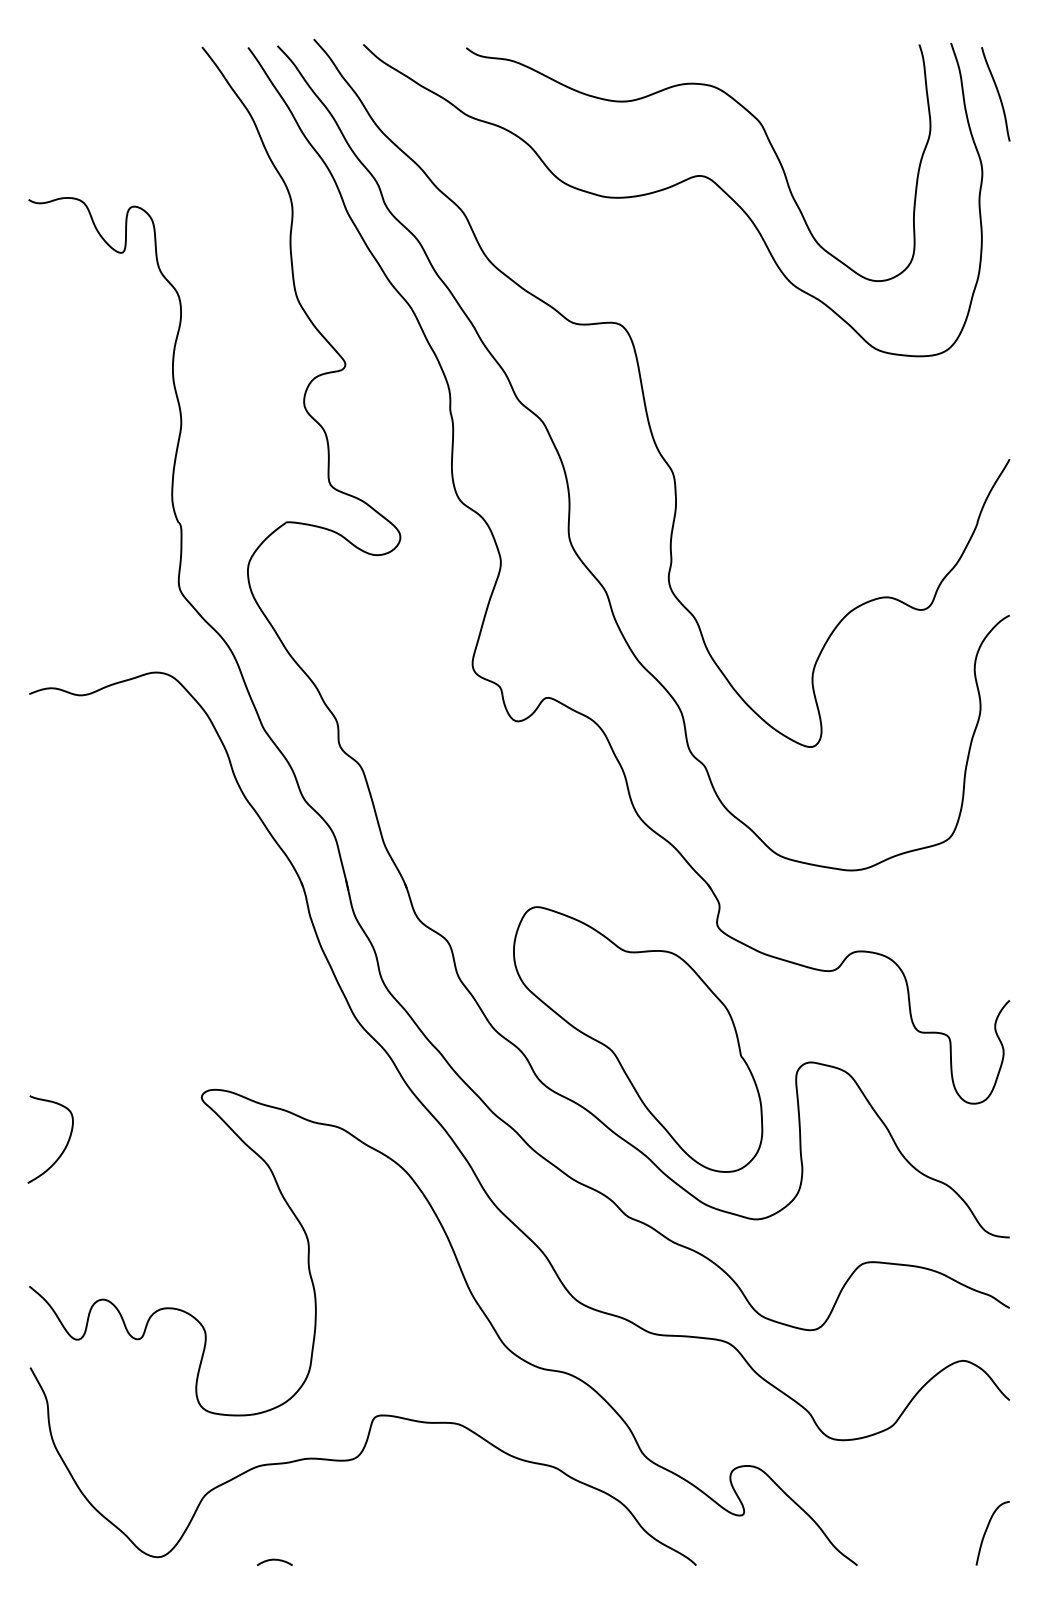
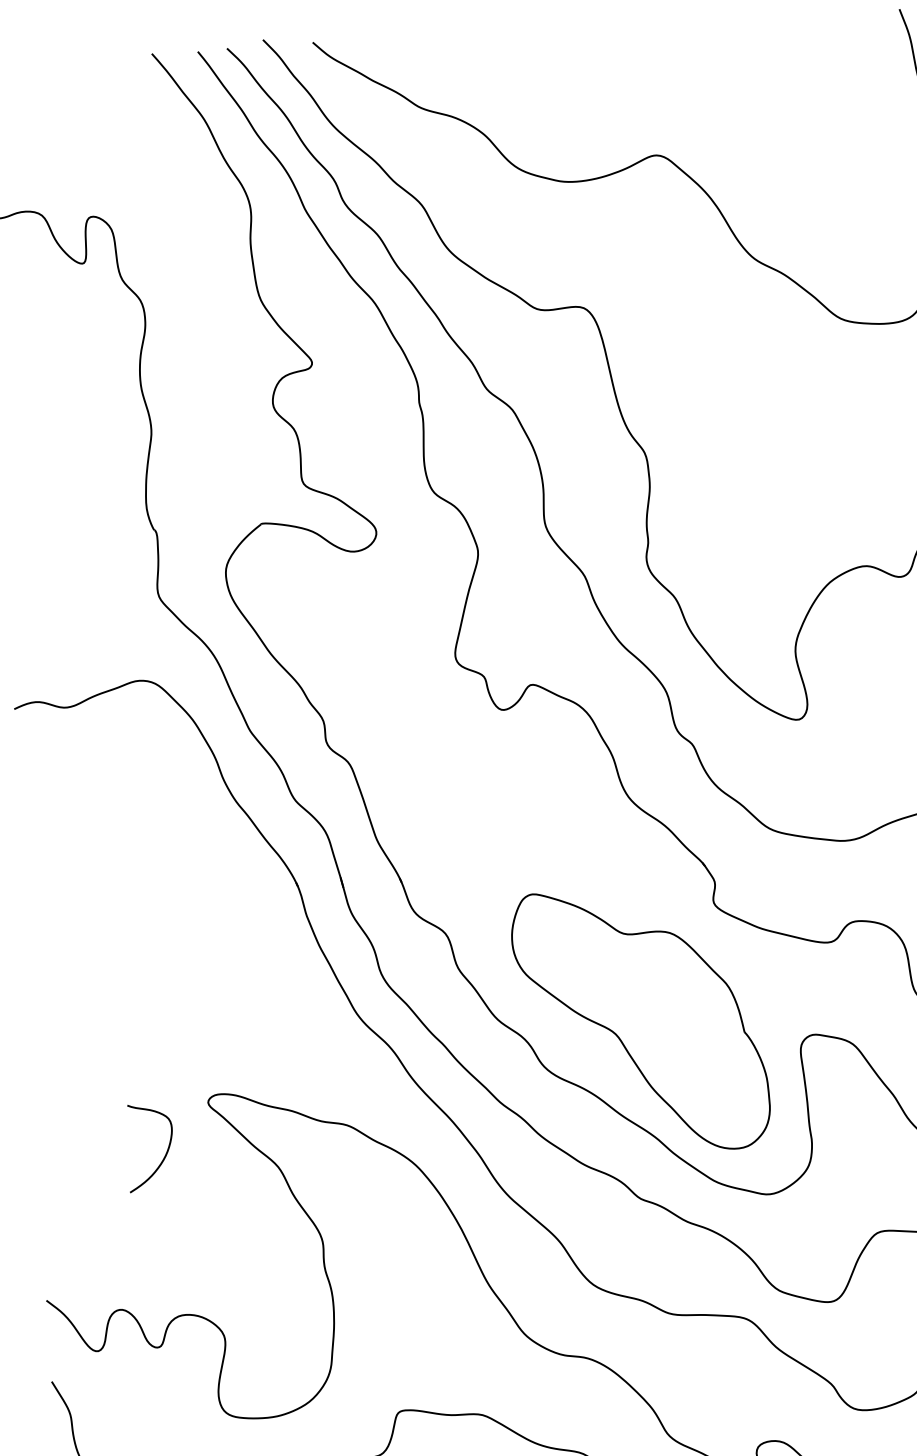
curve: (746, 111) -> (698, 88), removed
curve: (64, 1147) -> (164, 1155), moved

